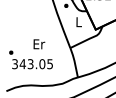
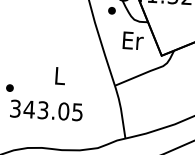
text: (78, 22) -> (131, 41), L -> Er
text: (39, 44) -> (60, 76), Er -> L

